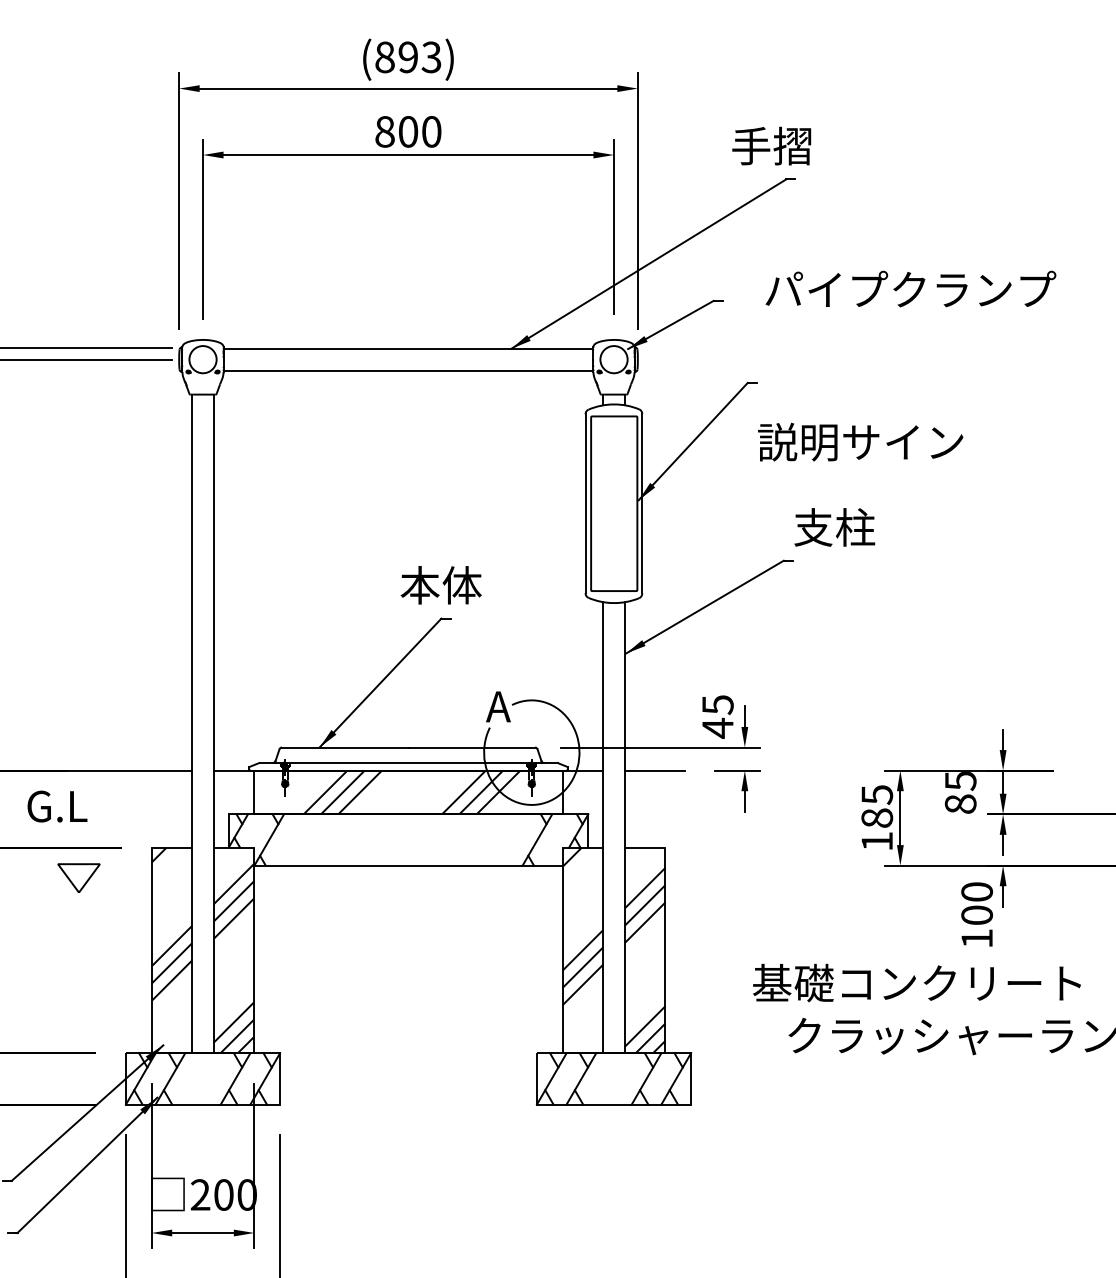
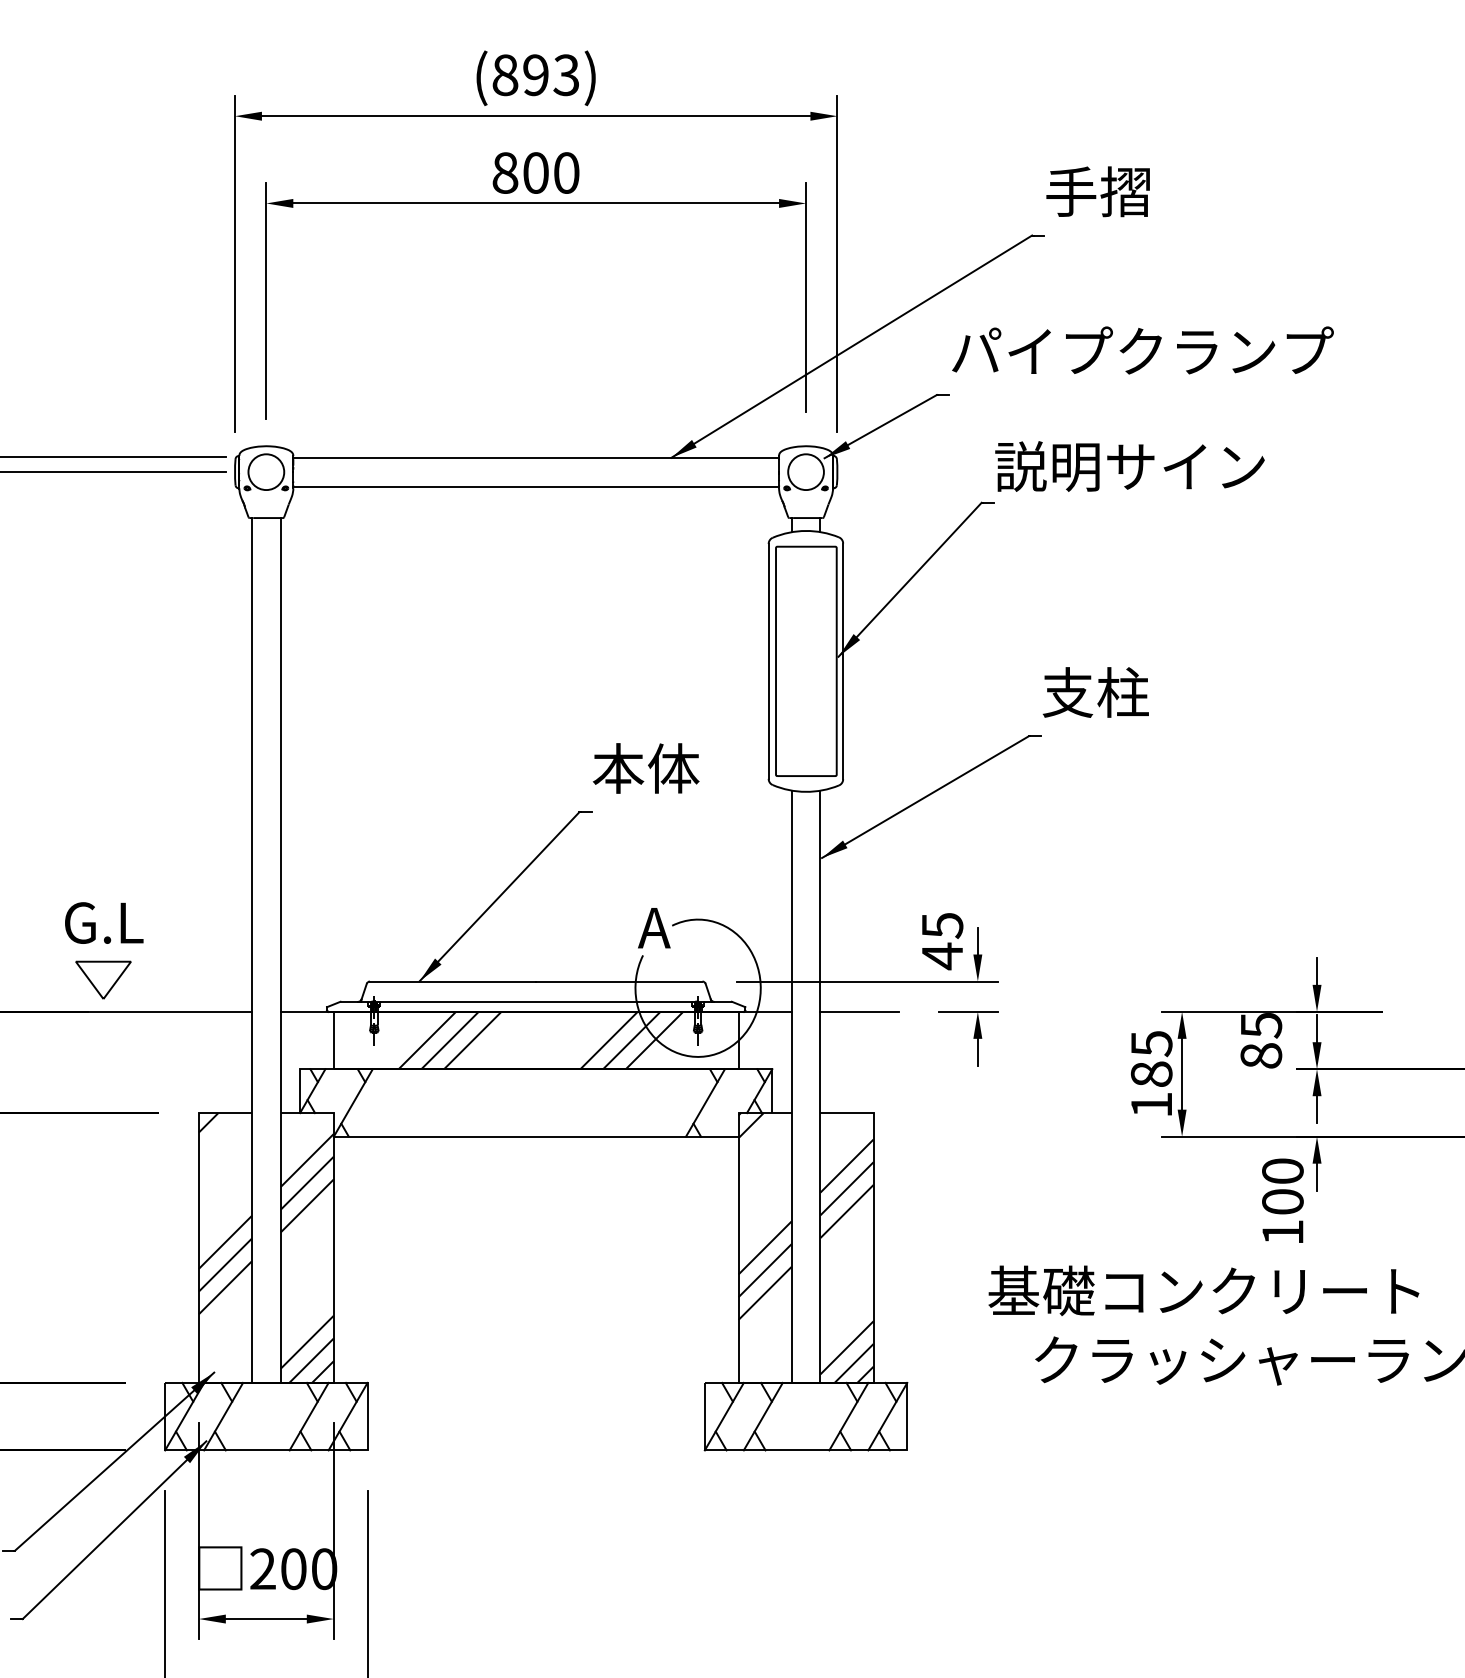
text: (771, 145) -> (1097, 191), moved
text: (910, 289) -> (1142, 350), moved
text: (860, 442) -> (1129, 466), moved
text: (441, 585) -> (646, 768), moved
text: (57, 806) -> (104, 922), moved
part: (79, 877) -> (103, 979), moved

